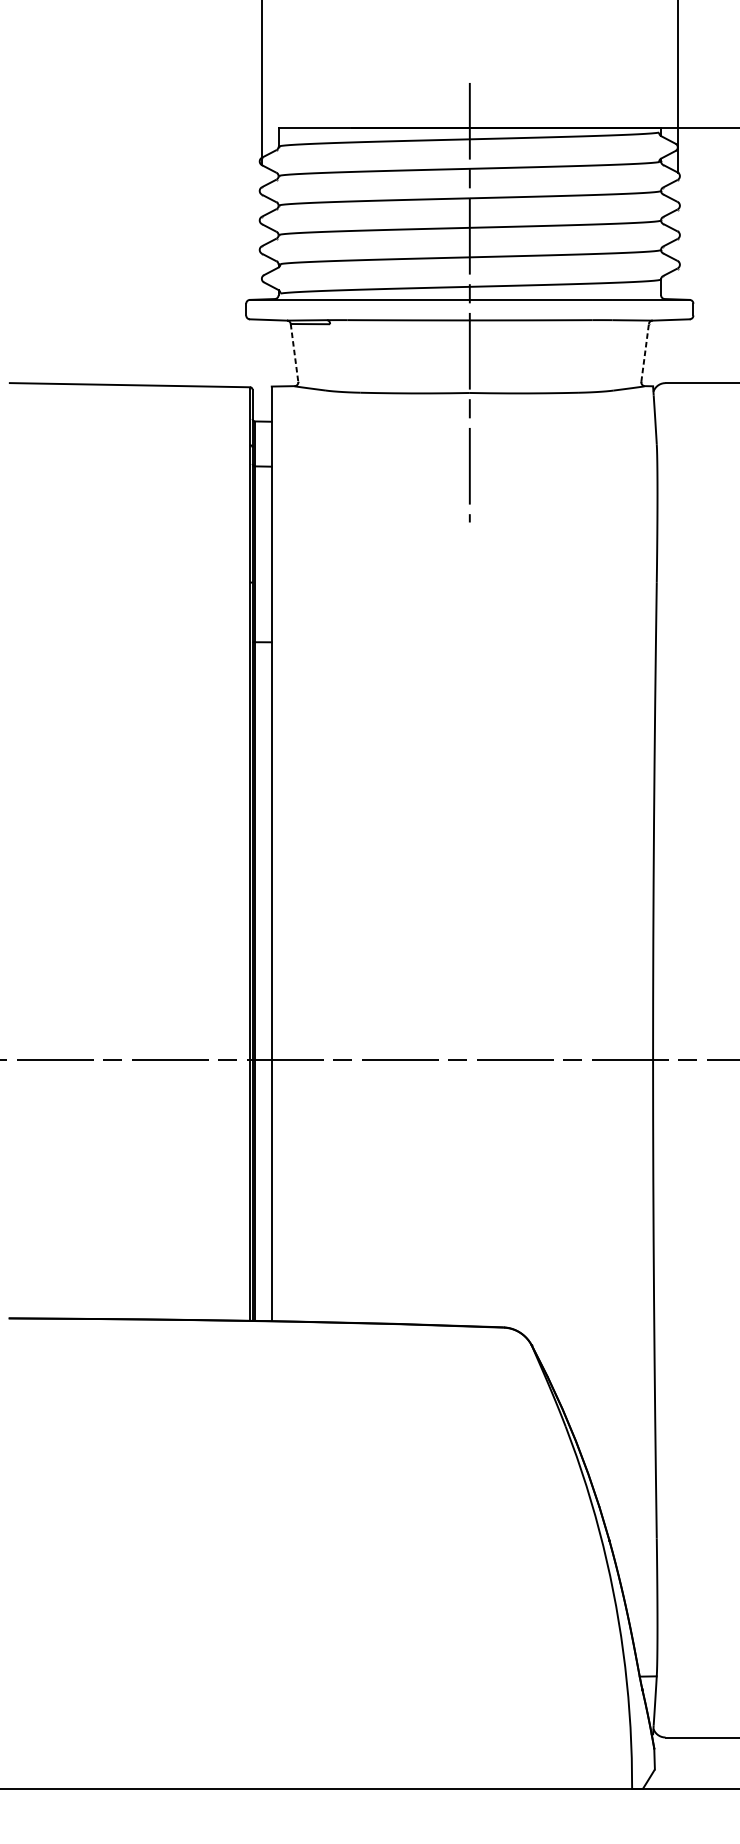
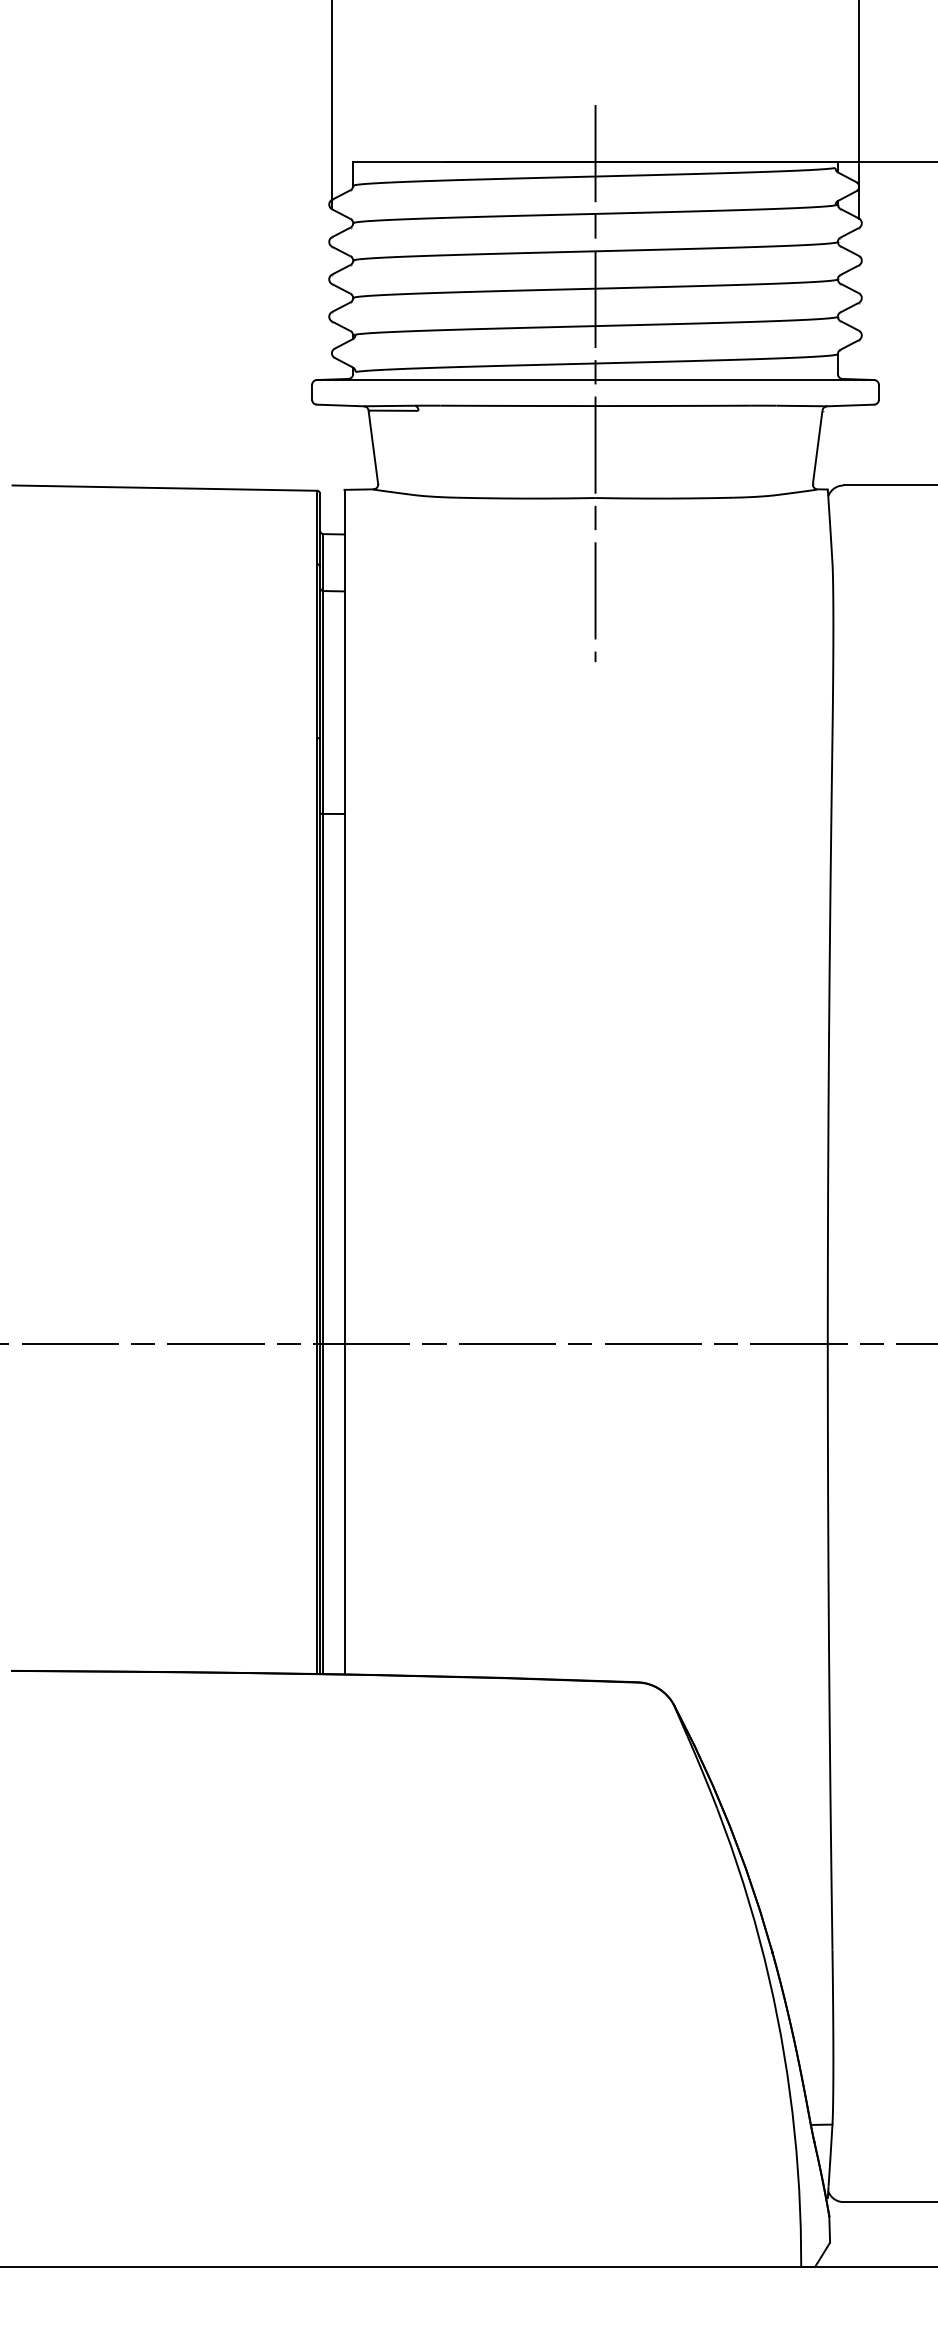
line: (294, 352) -> (373, 446), dashed -> solid
line: (644, 353) -> (817, 447), dashed -> solid

